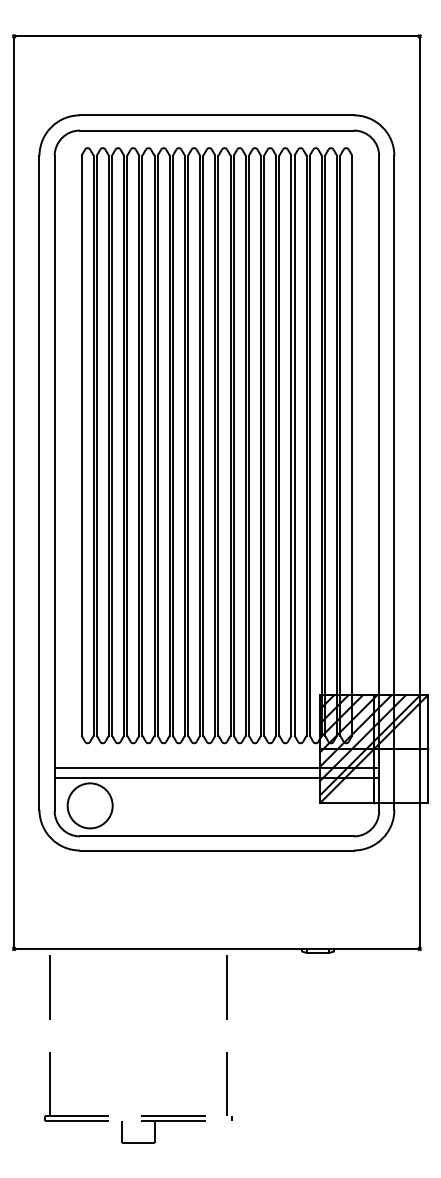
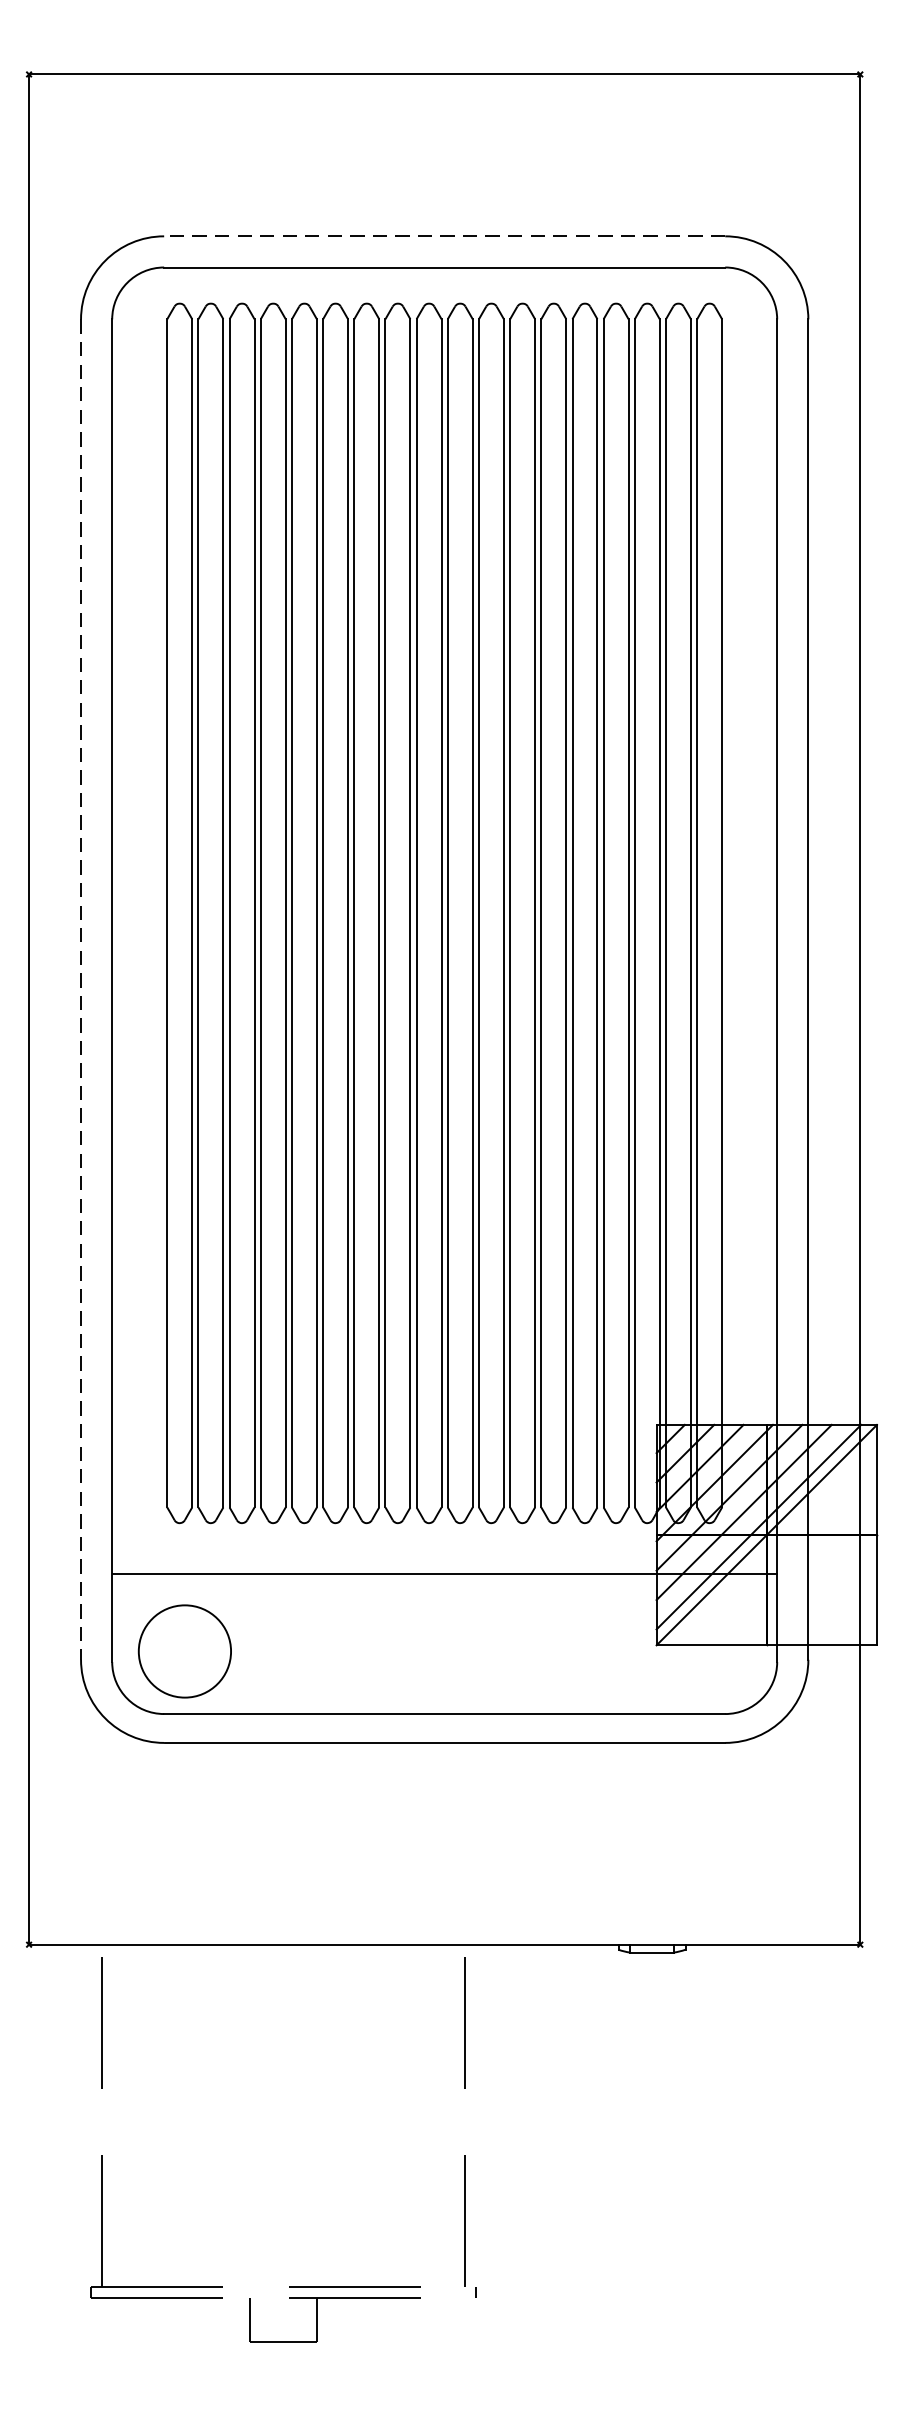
line: (217, 115) -> (445, 236), solid -> dashed
line: (39, 483) -> (81, 990), solid -> dashed
line: (216, 778) -> (443, 1595), removed

